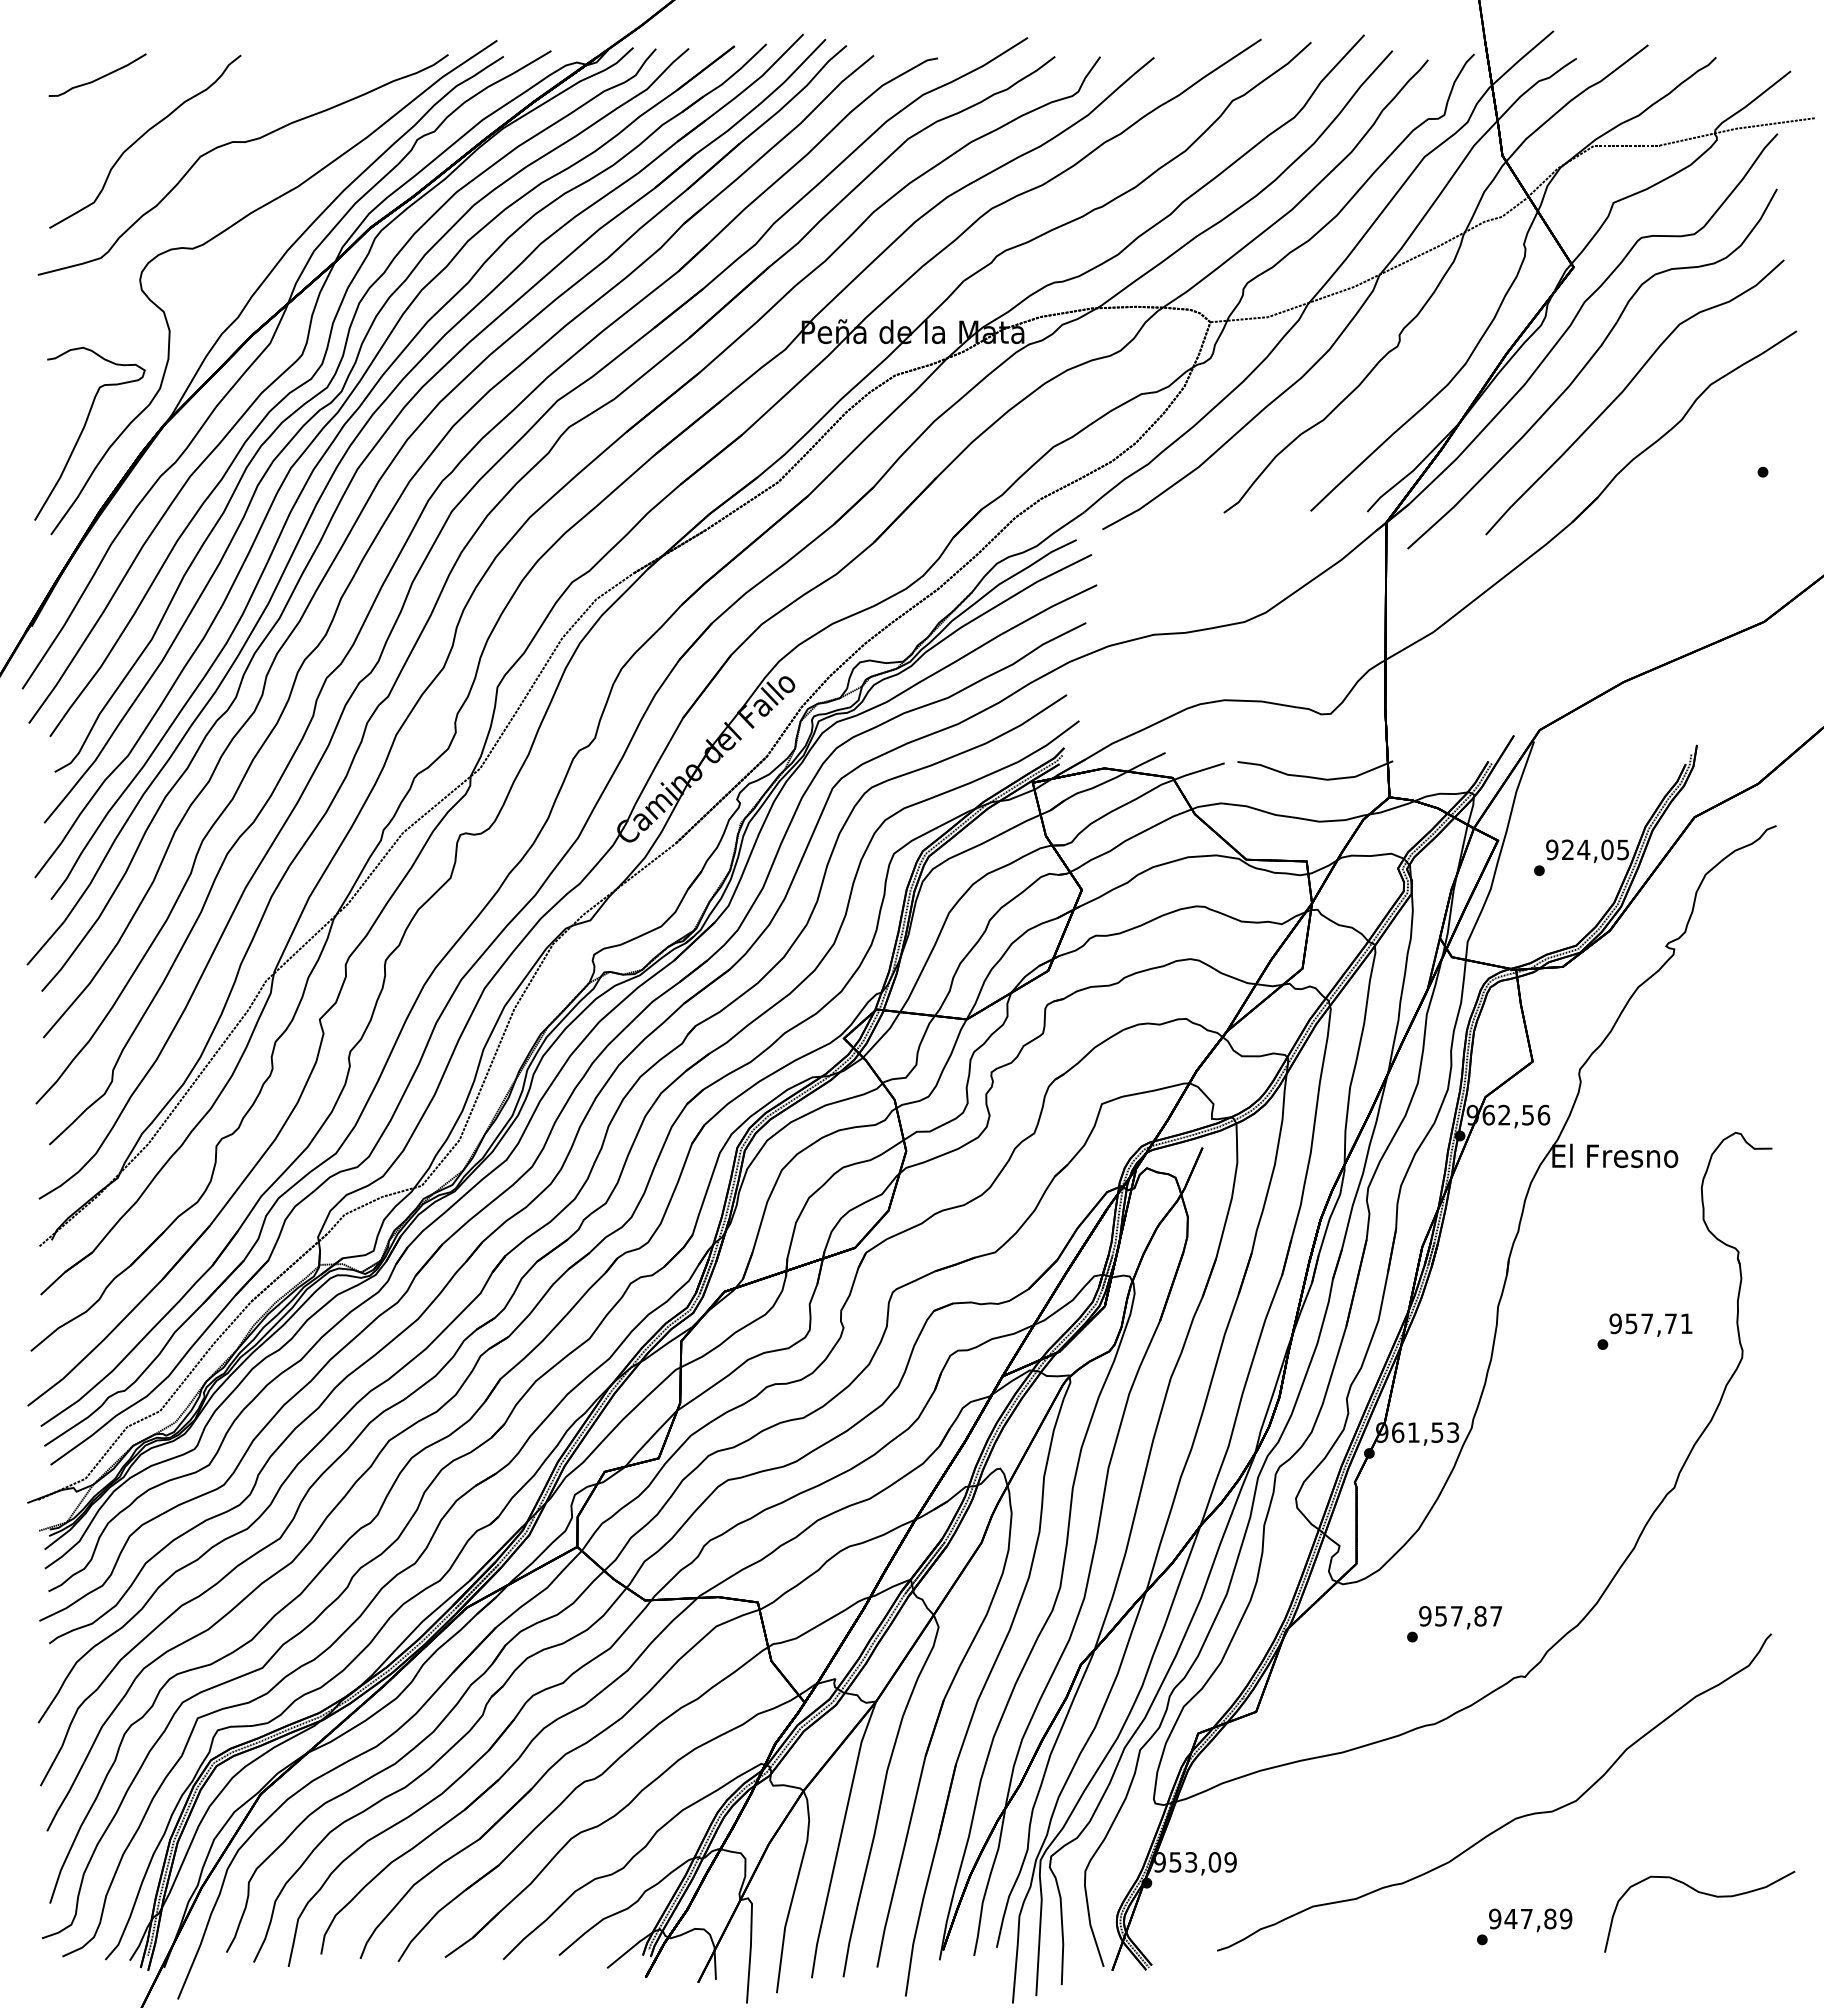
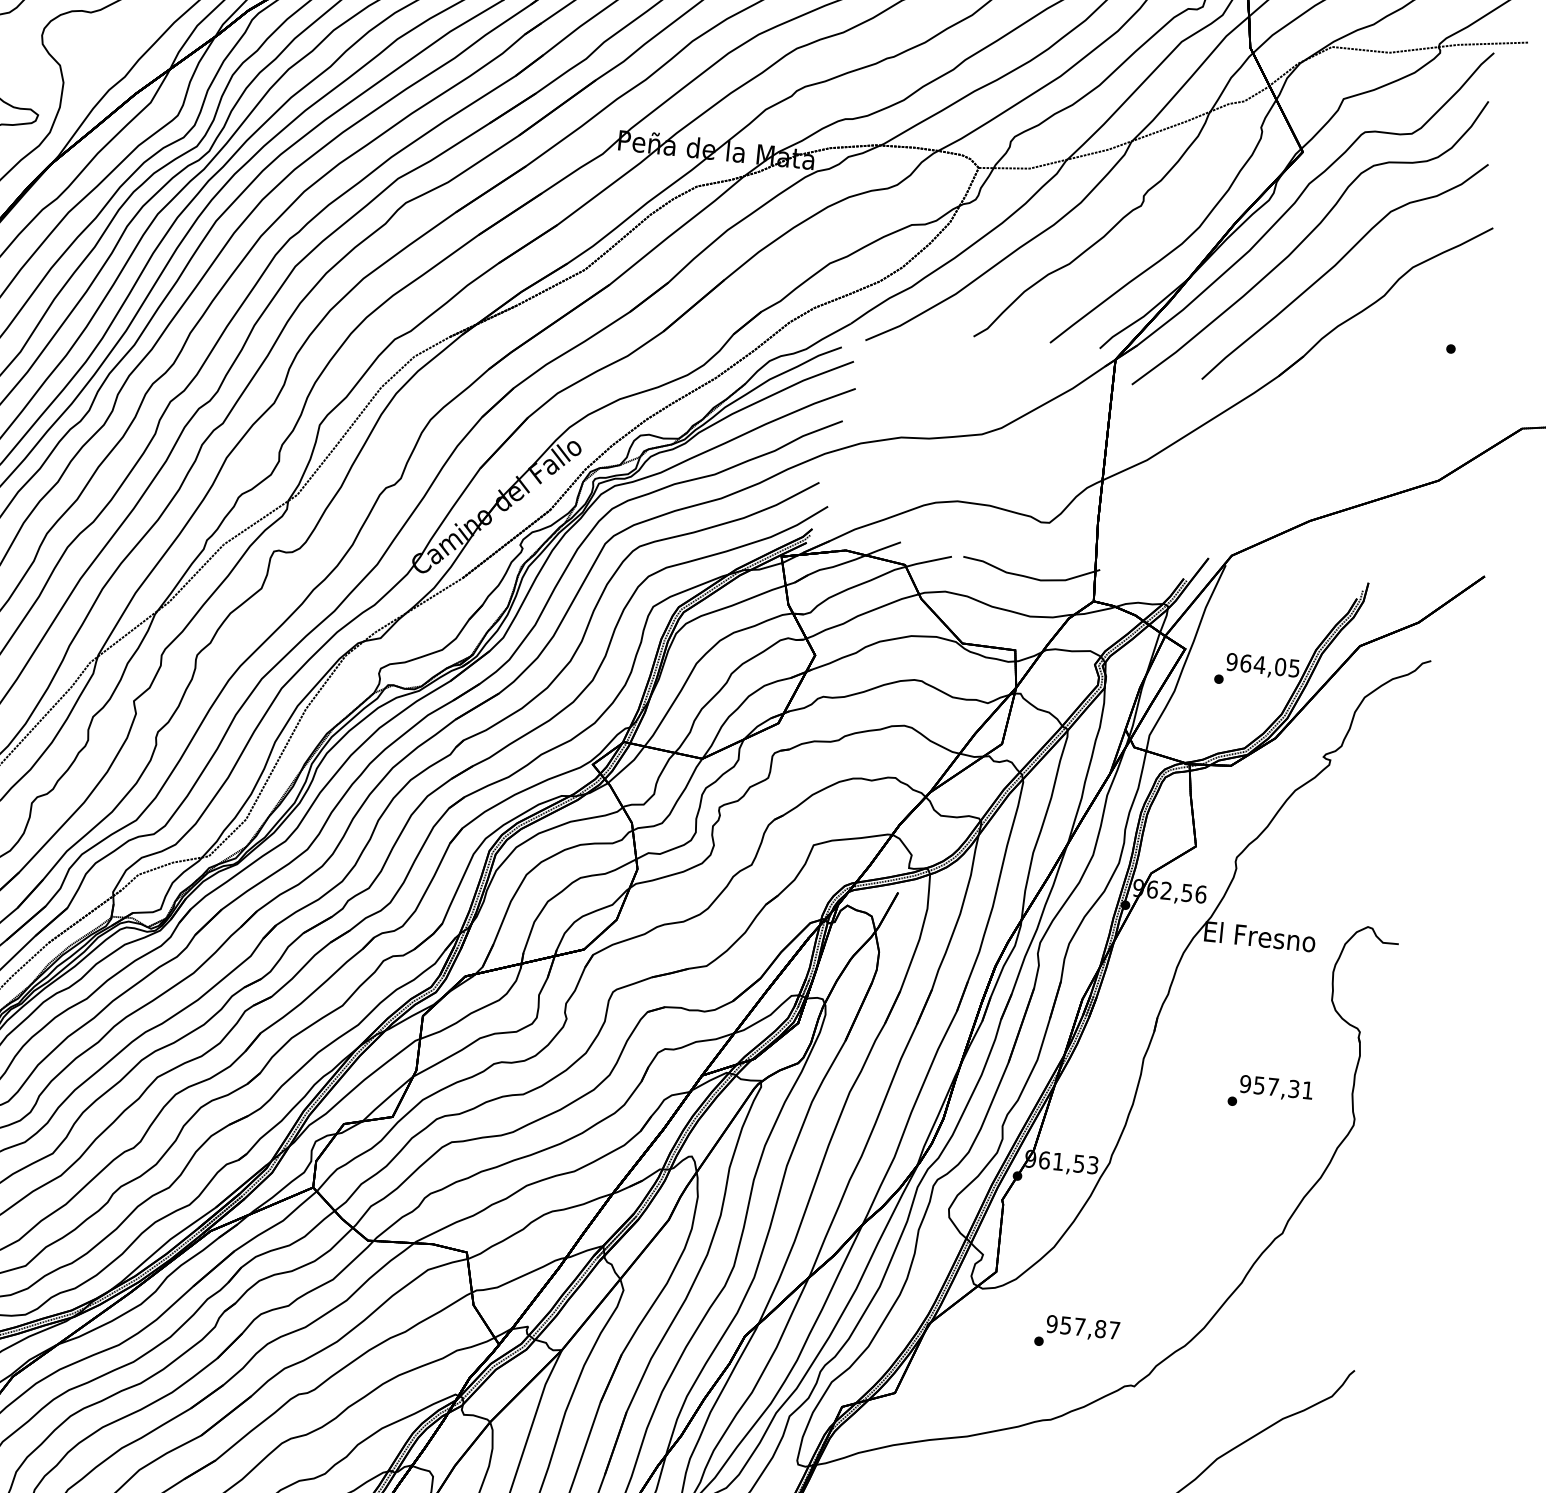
text: (1568, 849) -> (1246, 663), 924,05 -> 964,05
text: (1670, 1323) -> (1293, 1088), 957,71 -> 957,31

